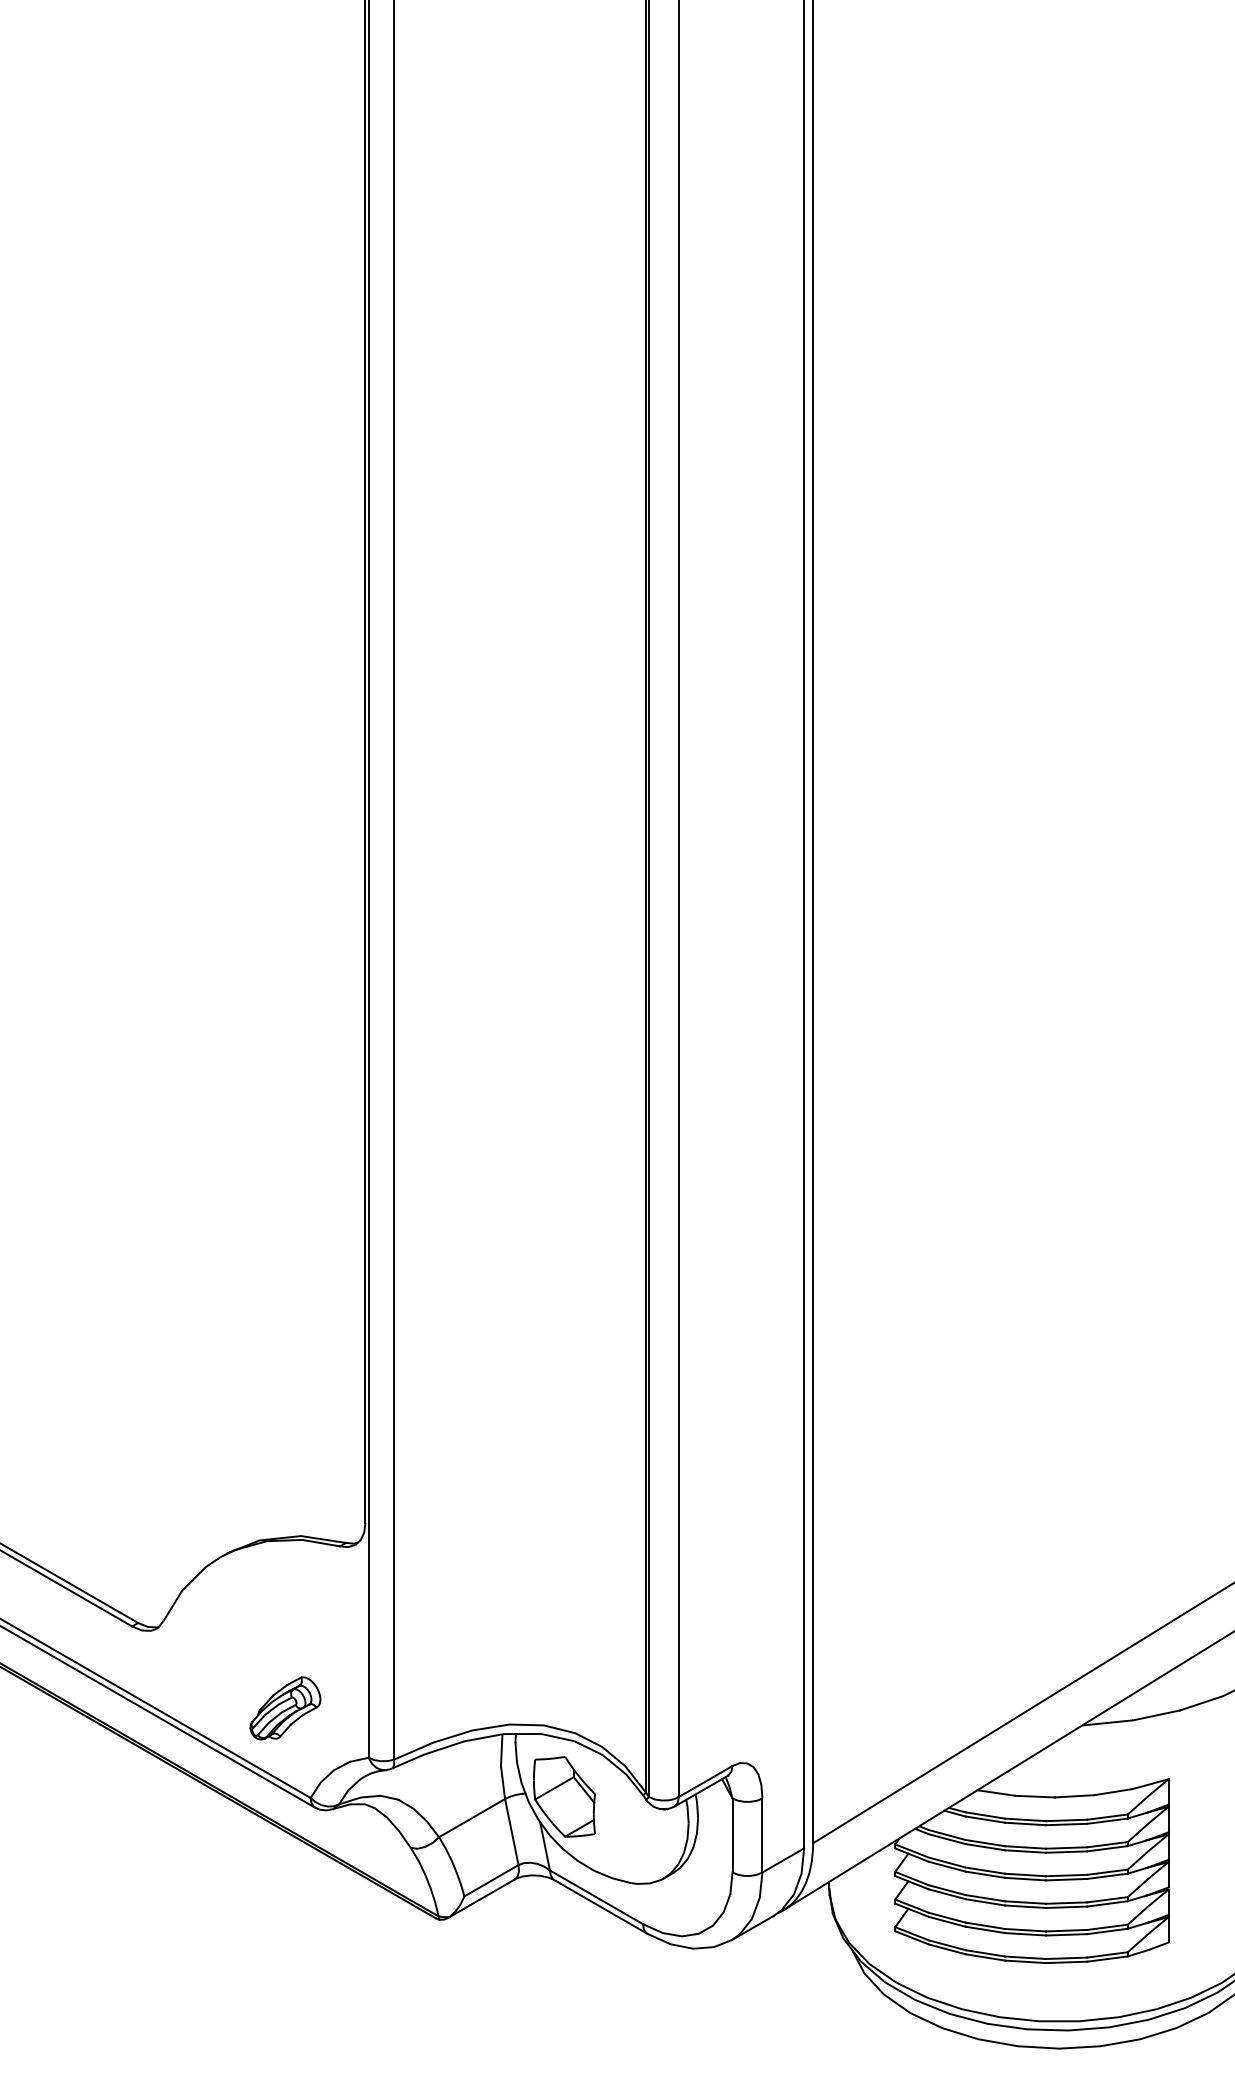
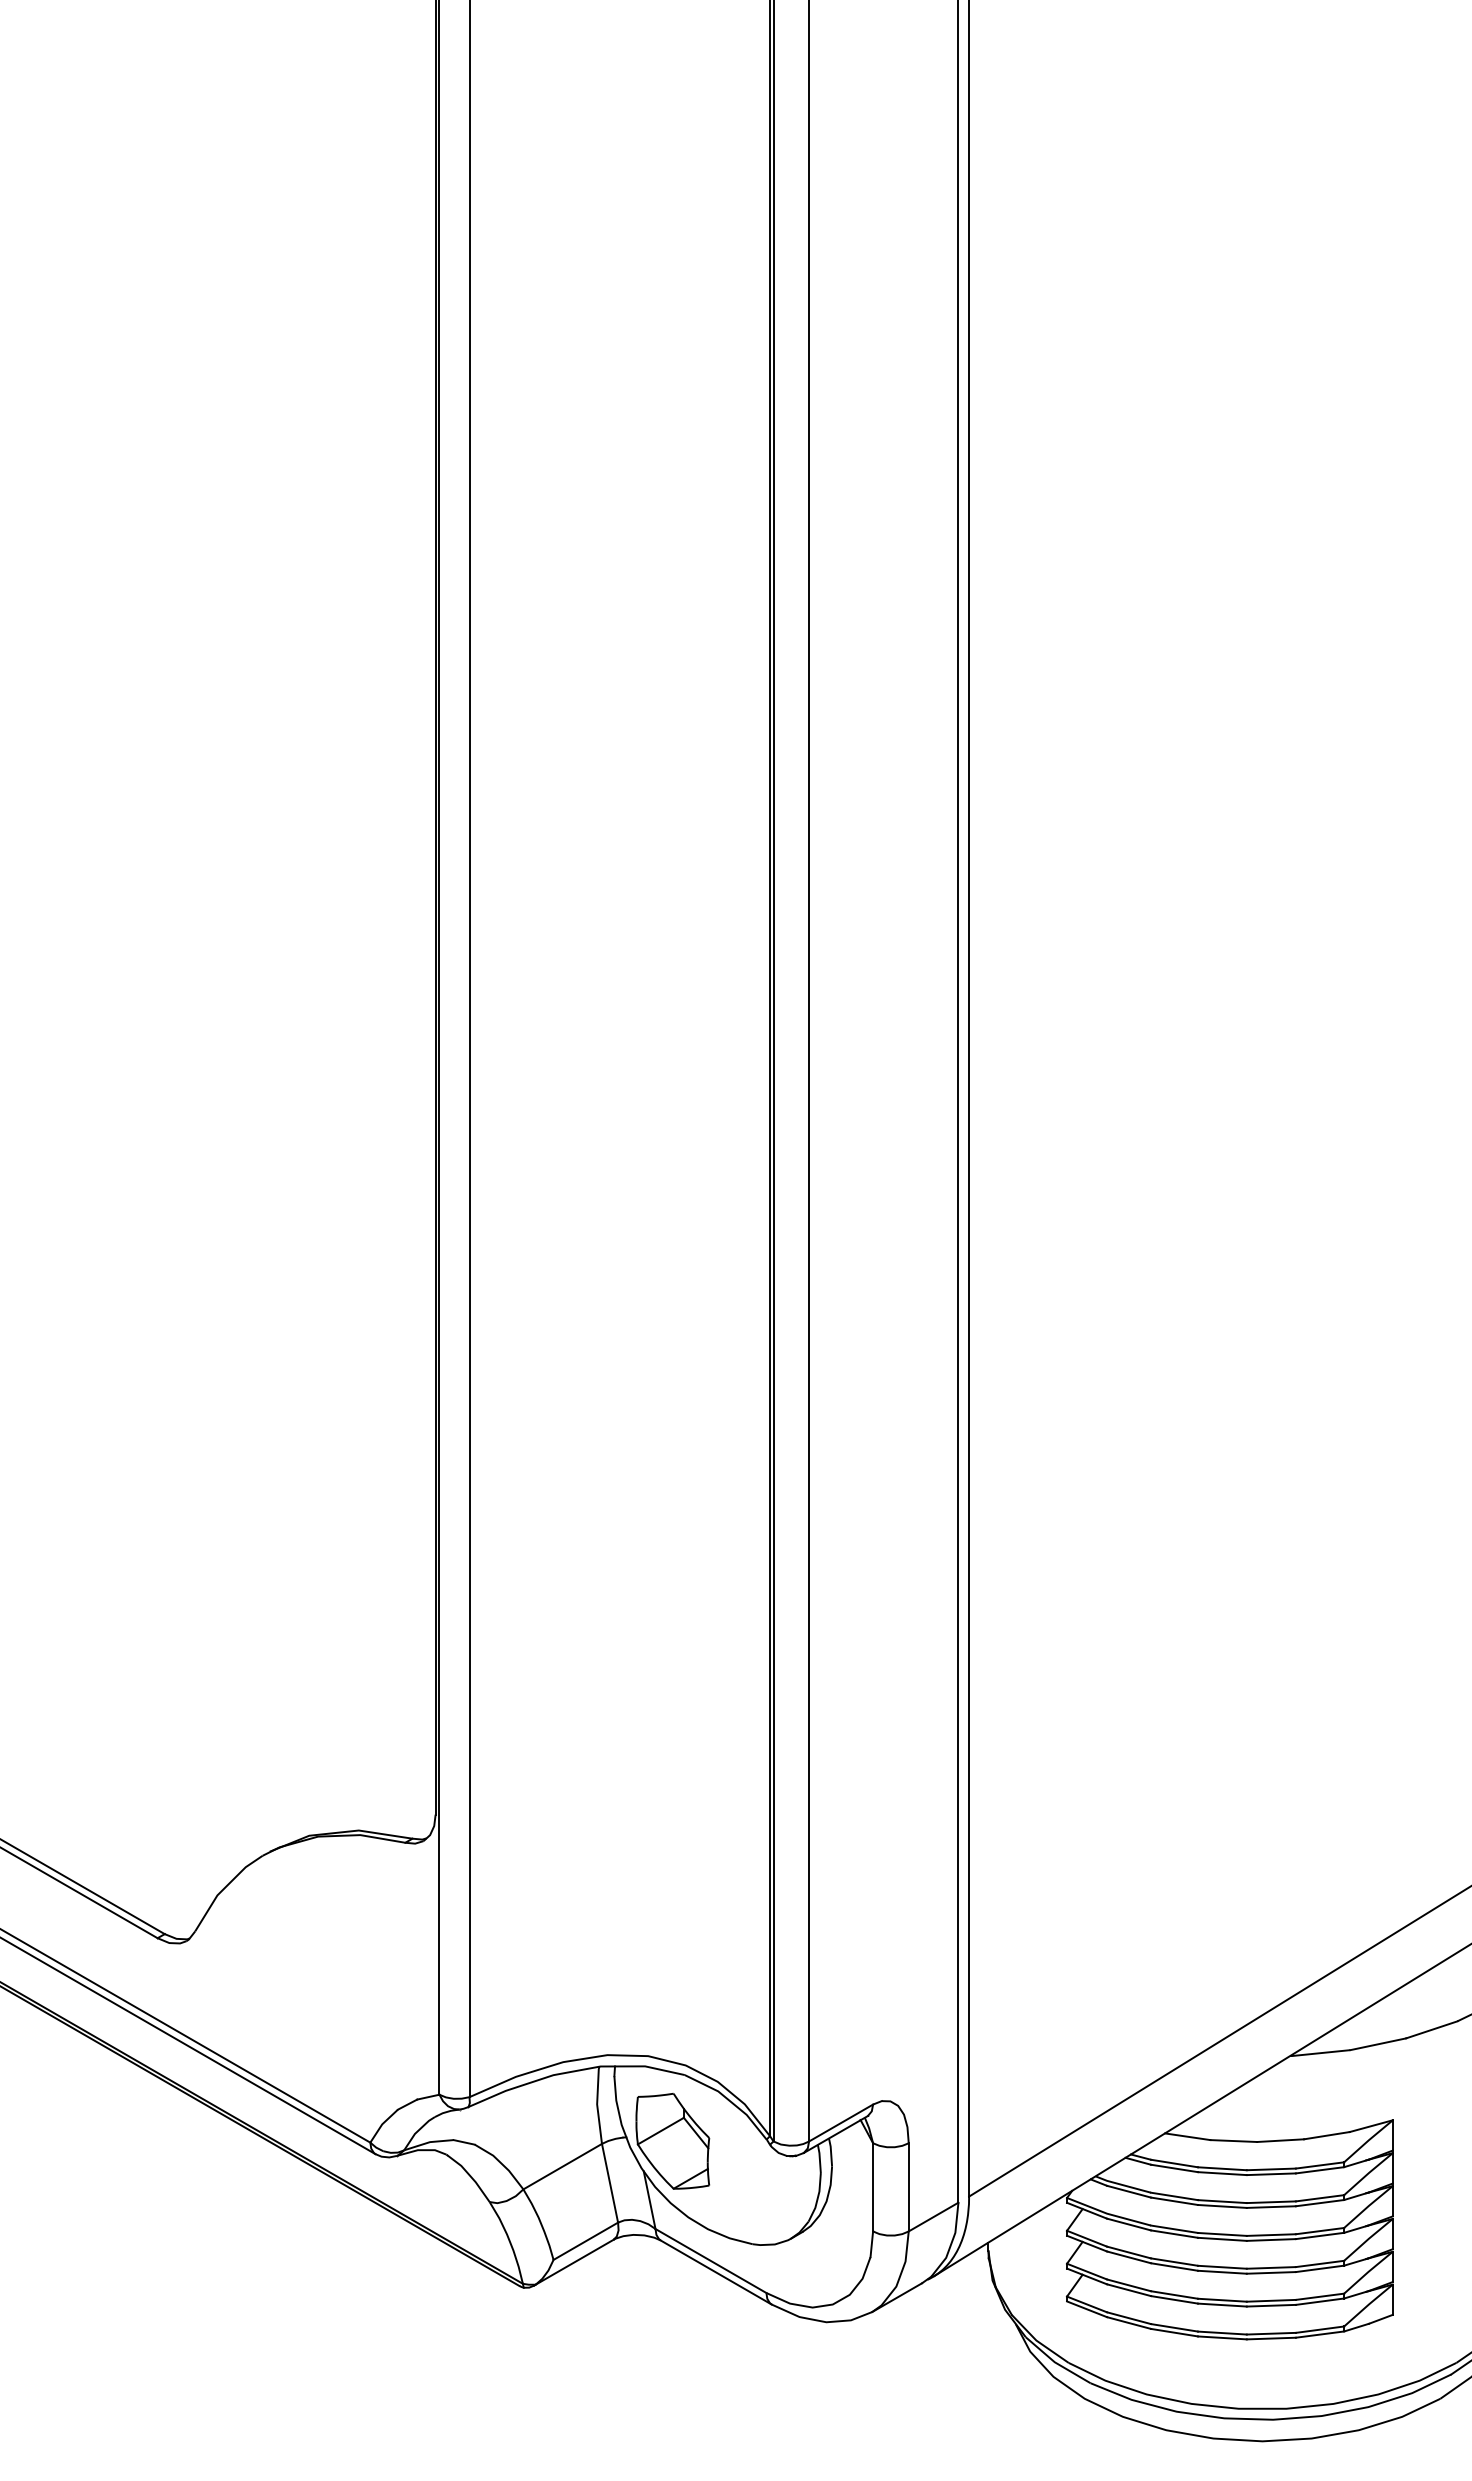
part: (284, 1708) -> (339, 2035), removed

